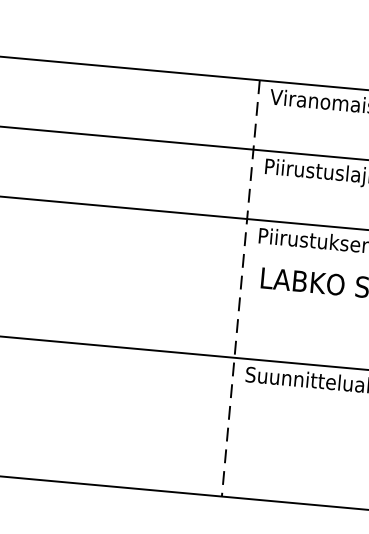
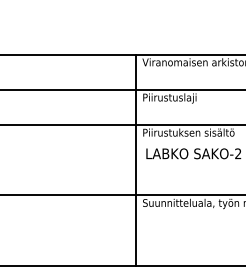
line: (240, 289) -> (136, 160), dashed -> solid

